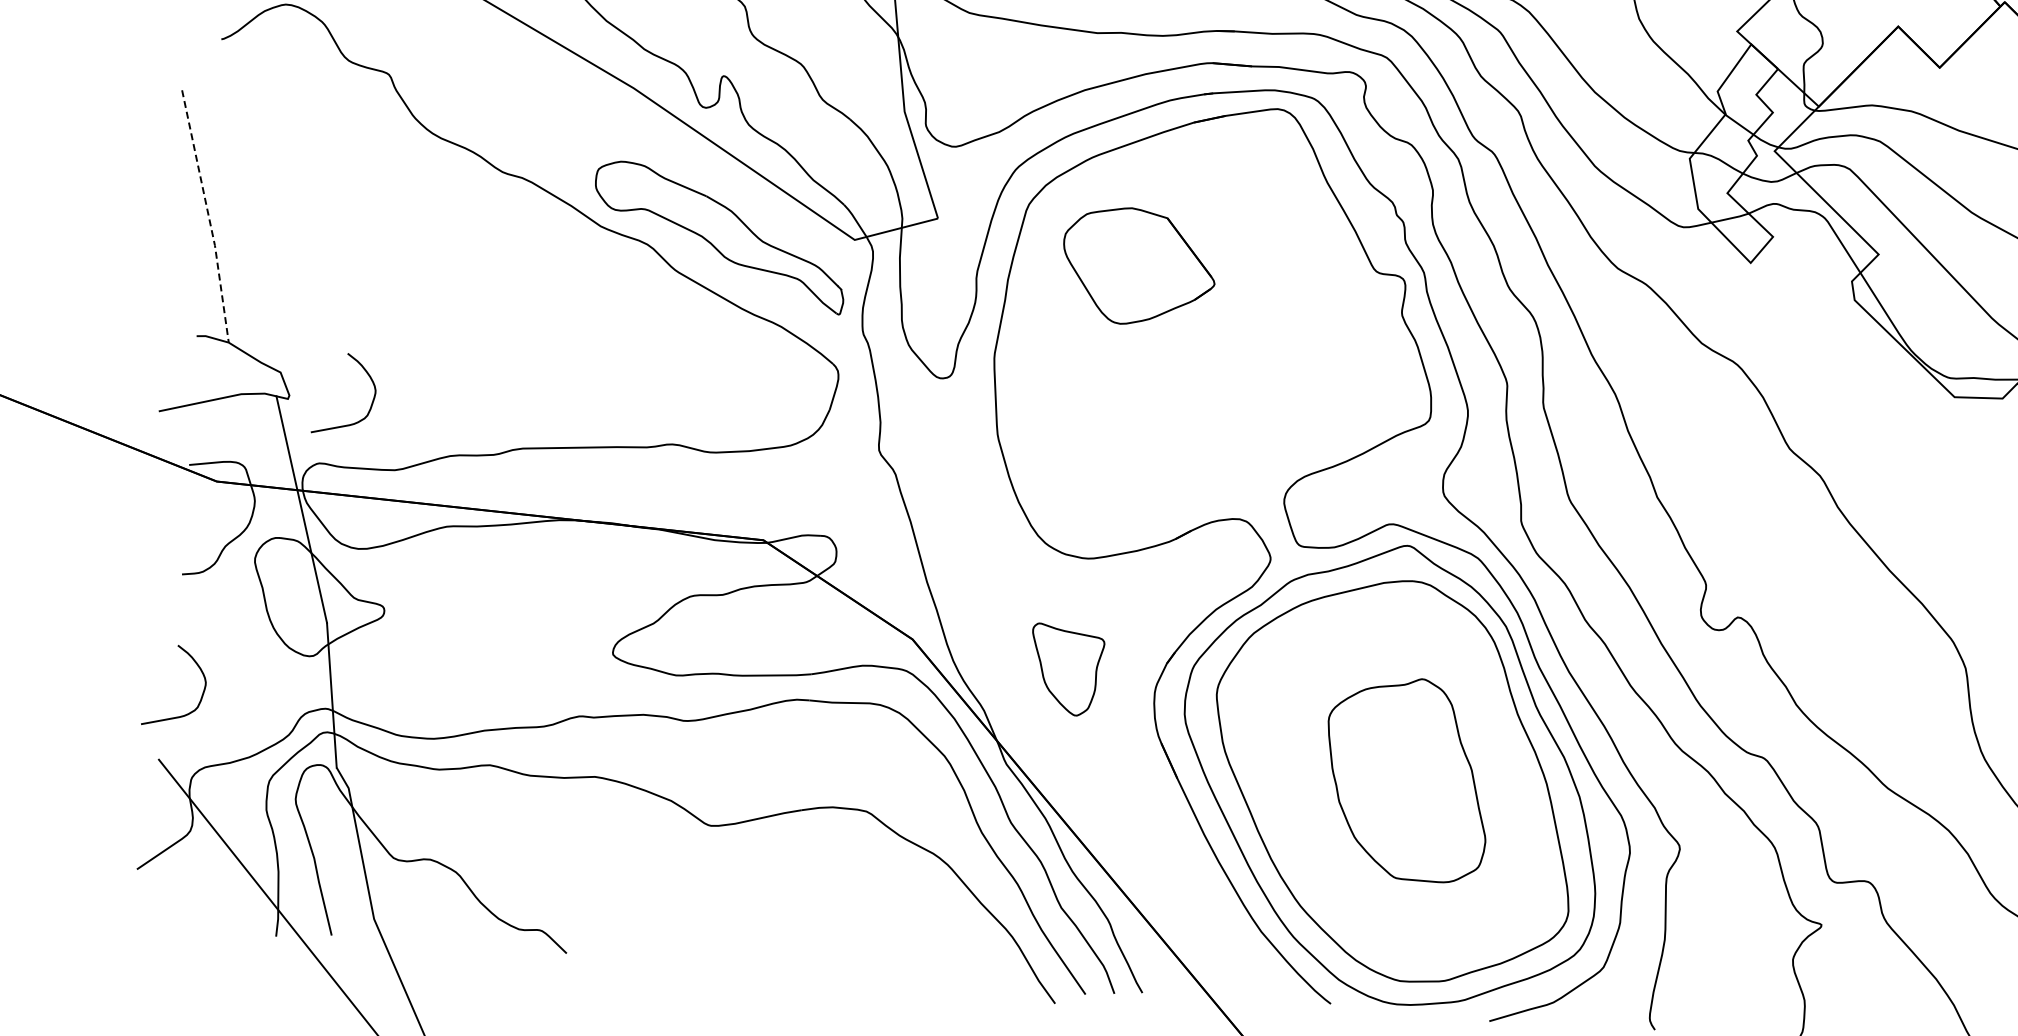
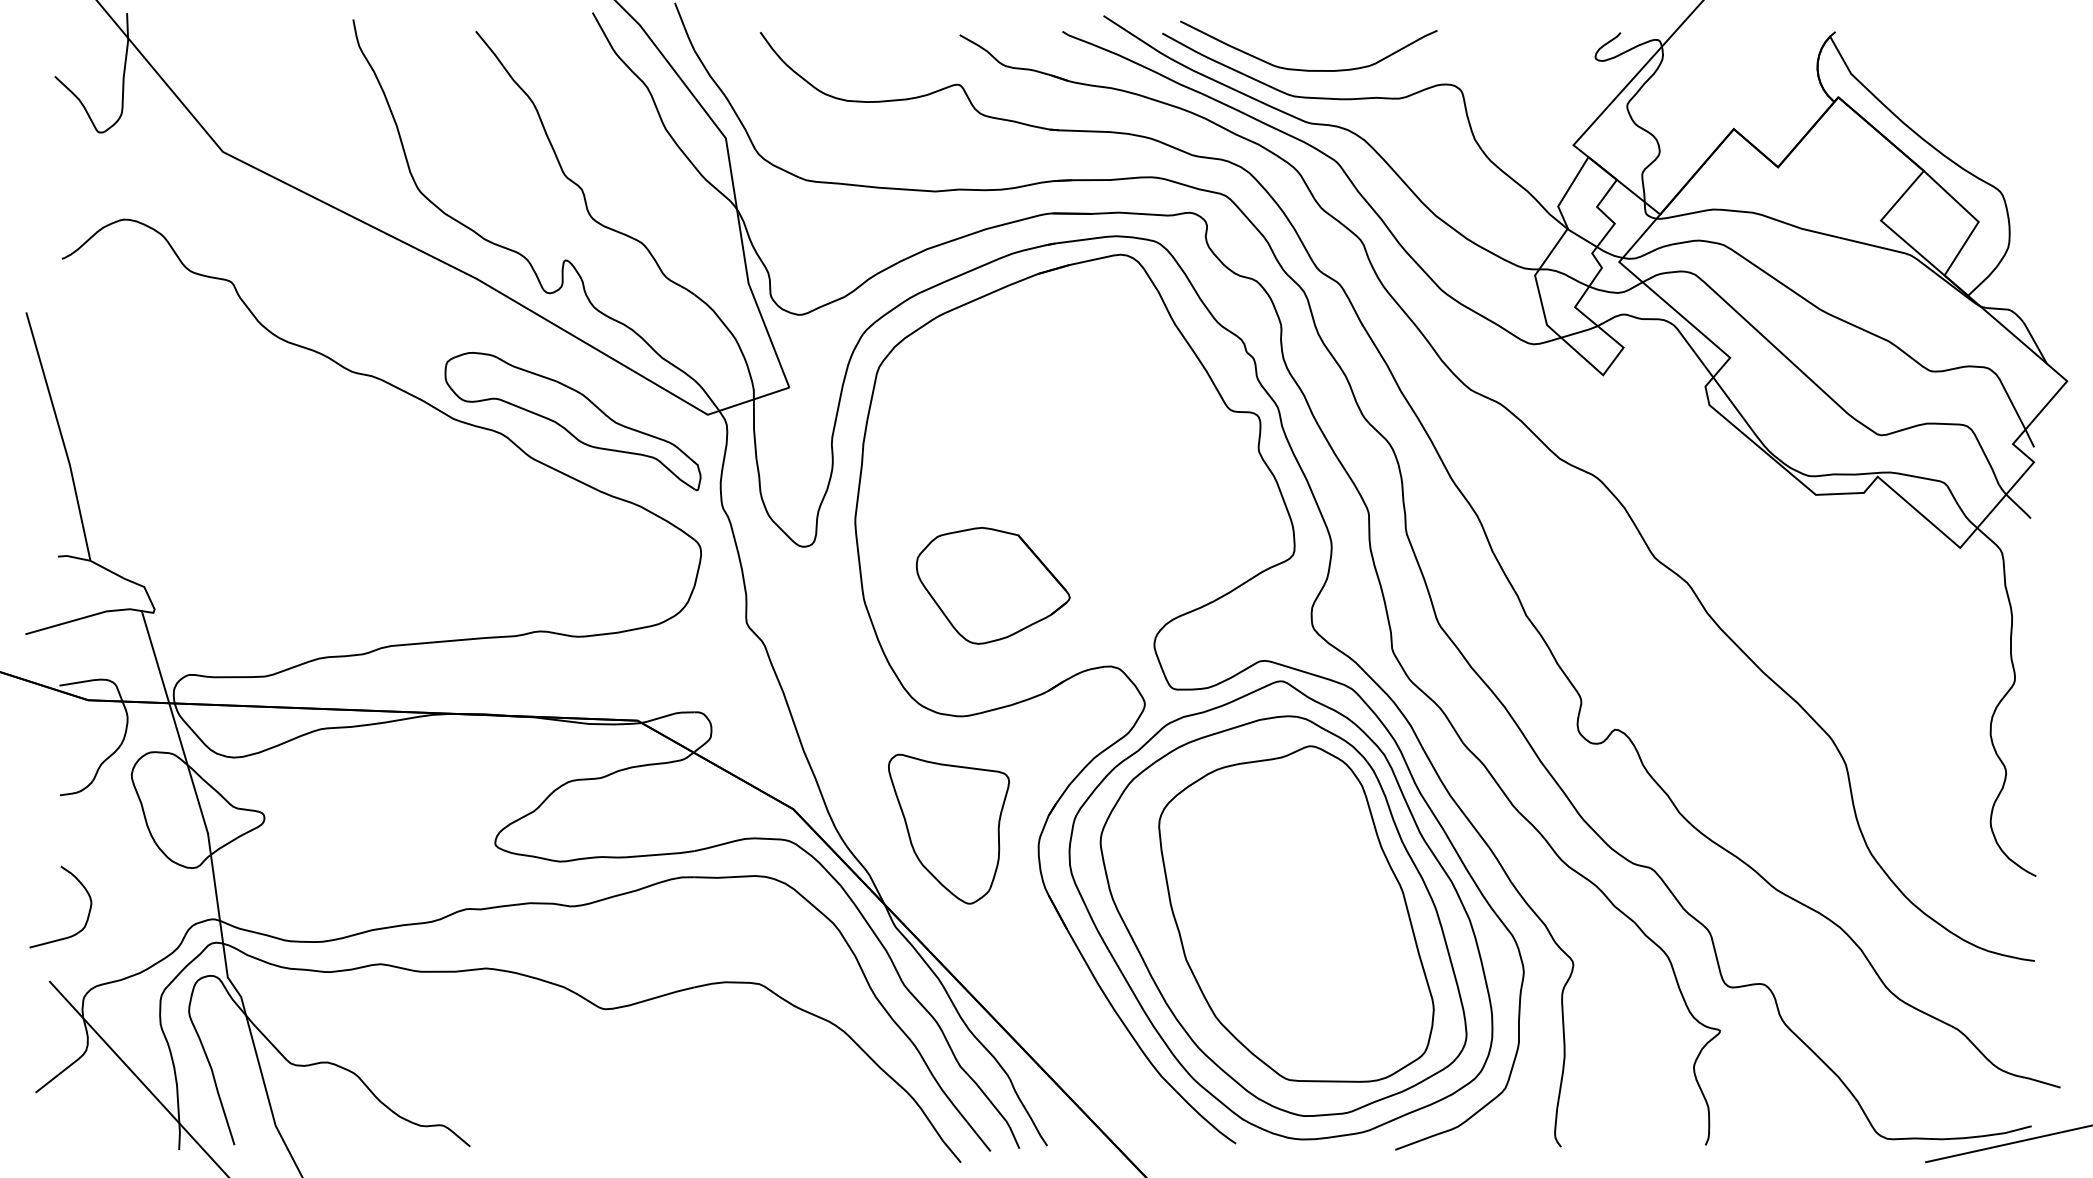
line: (208, 217) -> (61, 437), dashed -> solid
part: (1138, 266) -> (992, 585), moved
curve: (372, 400) -> (237, 608), removed
part: (1066, 669) -> (948, 828), size x1.67
part: (1407, 778) -> (1296, 913), size x1.67

